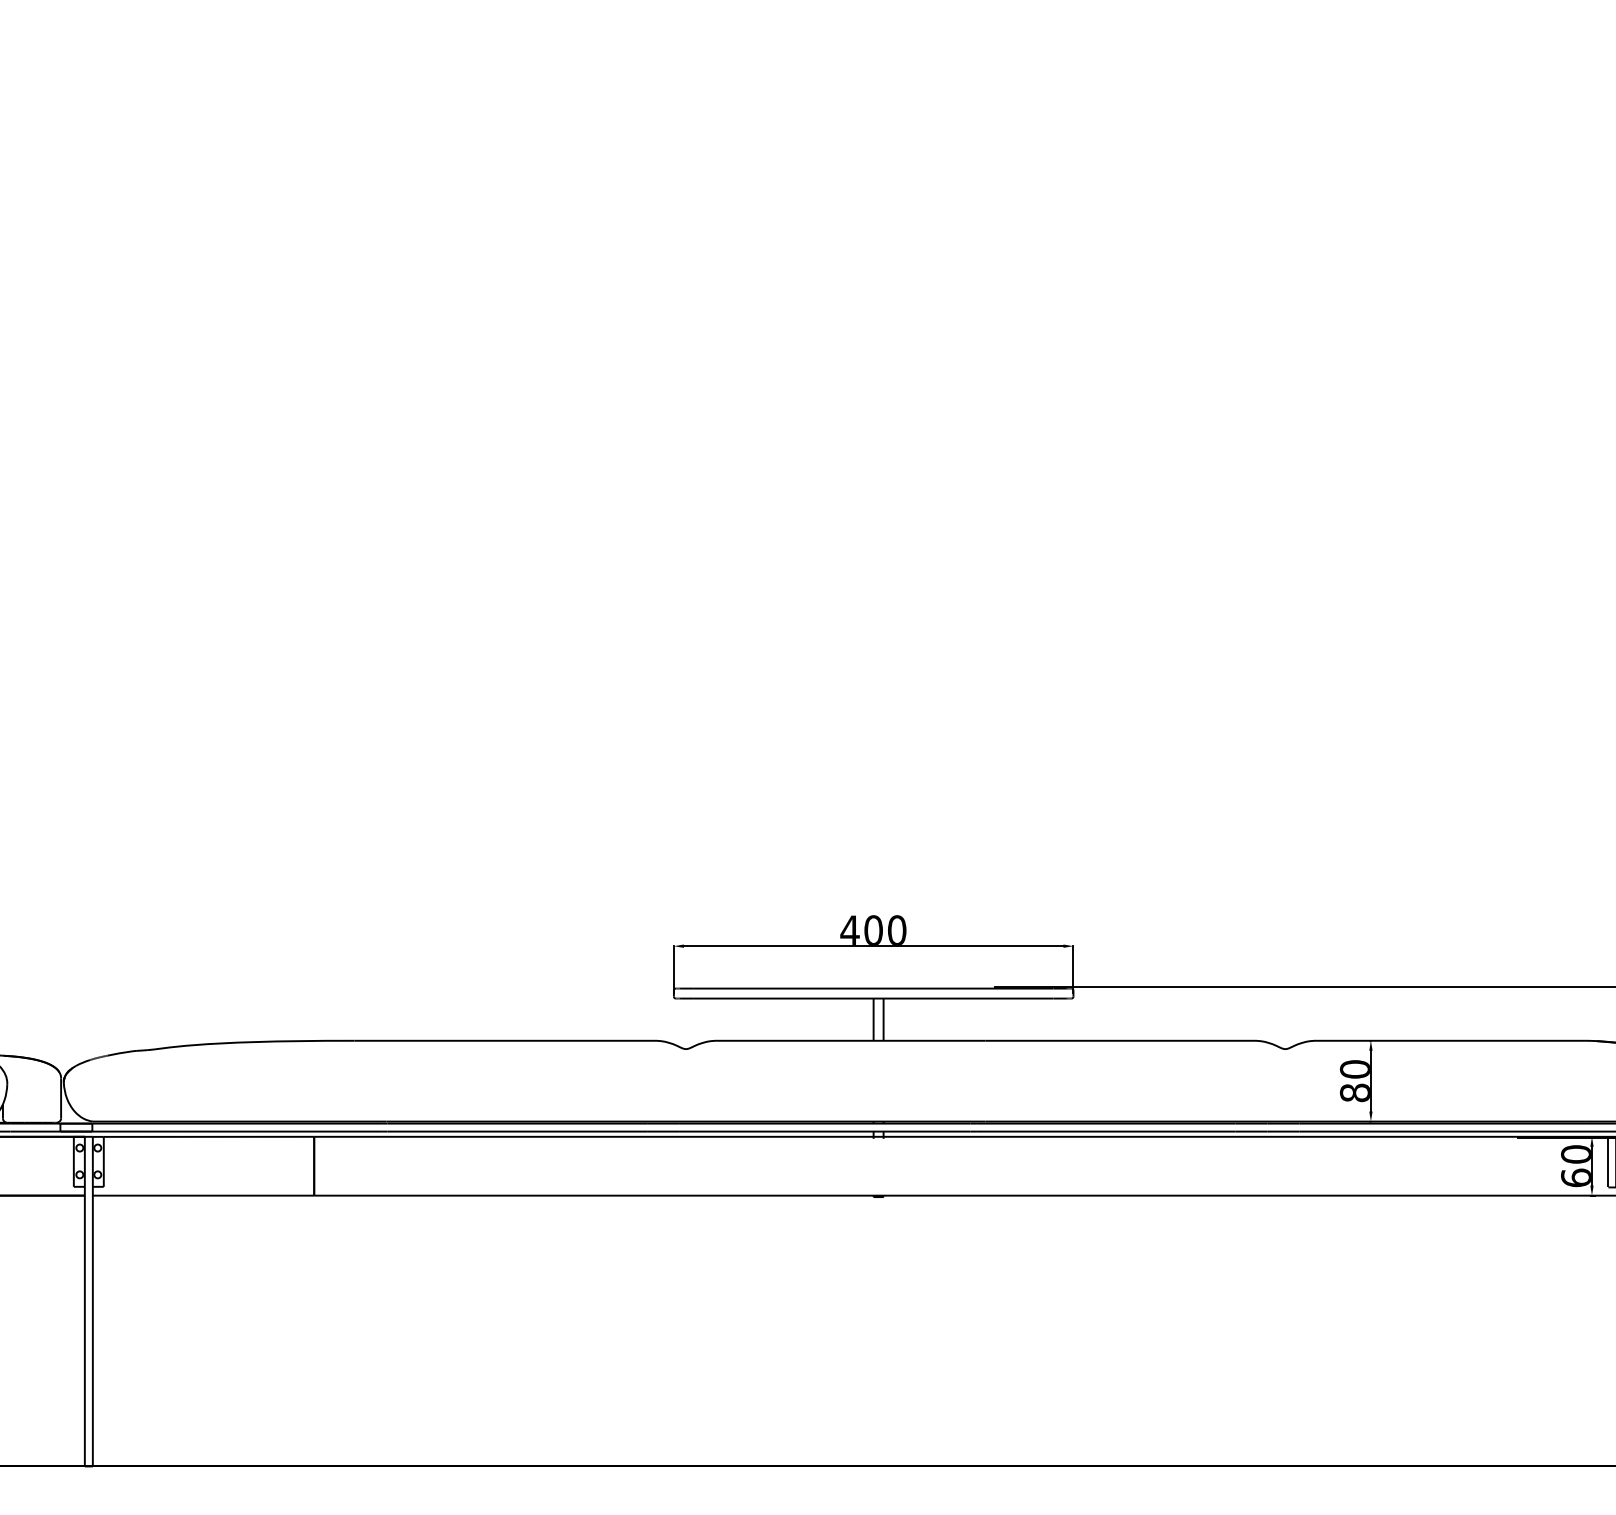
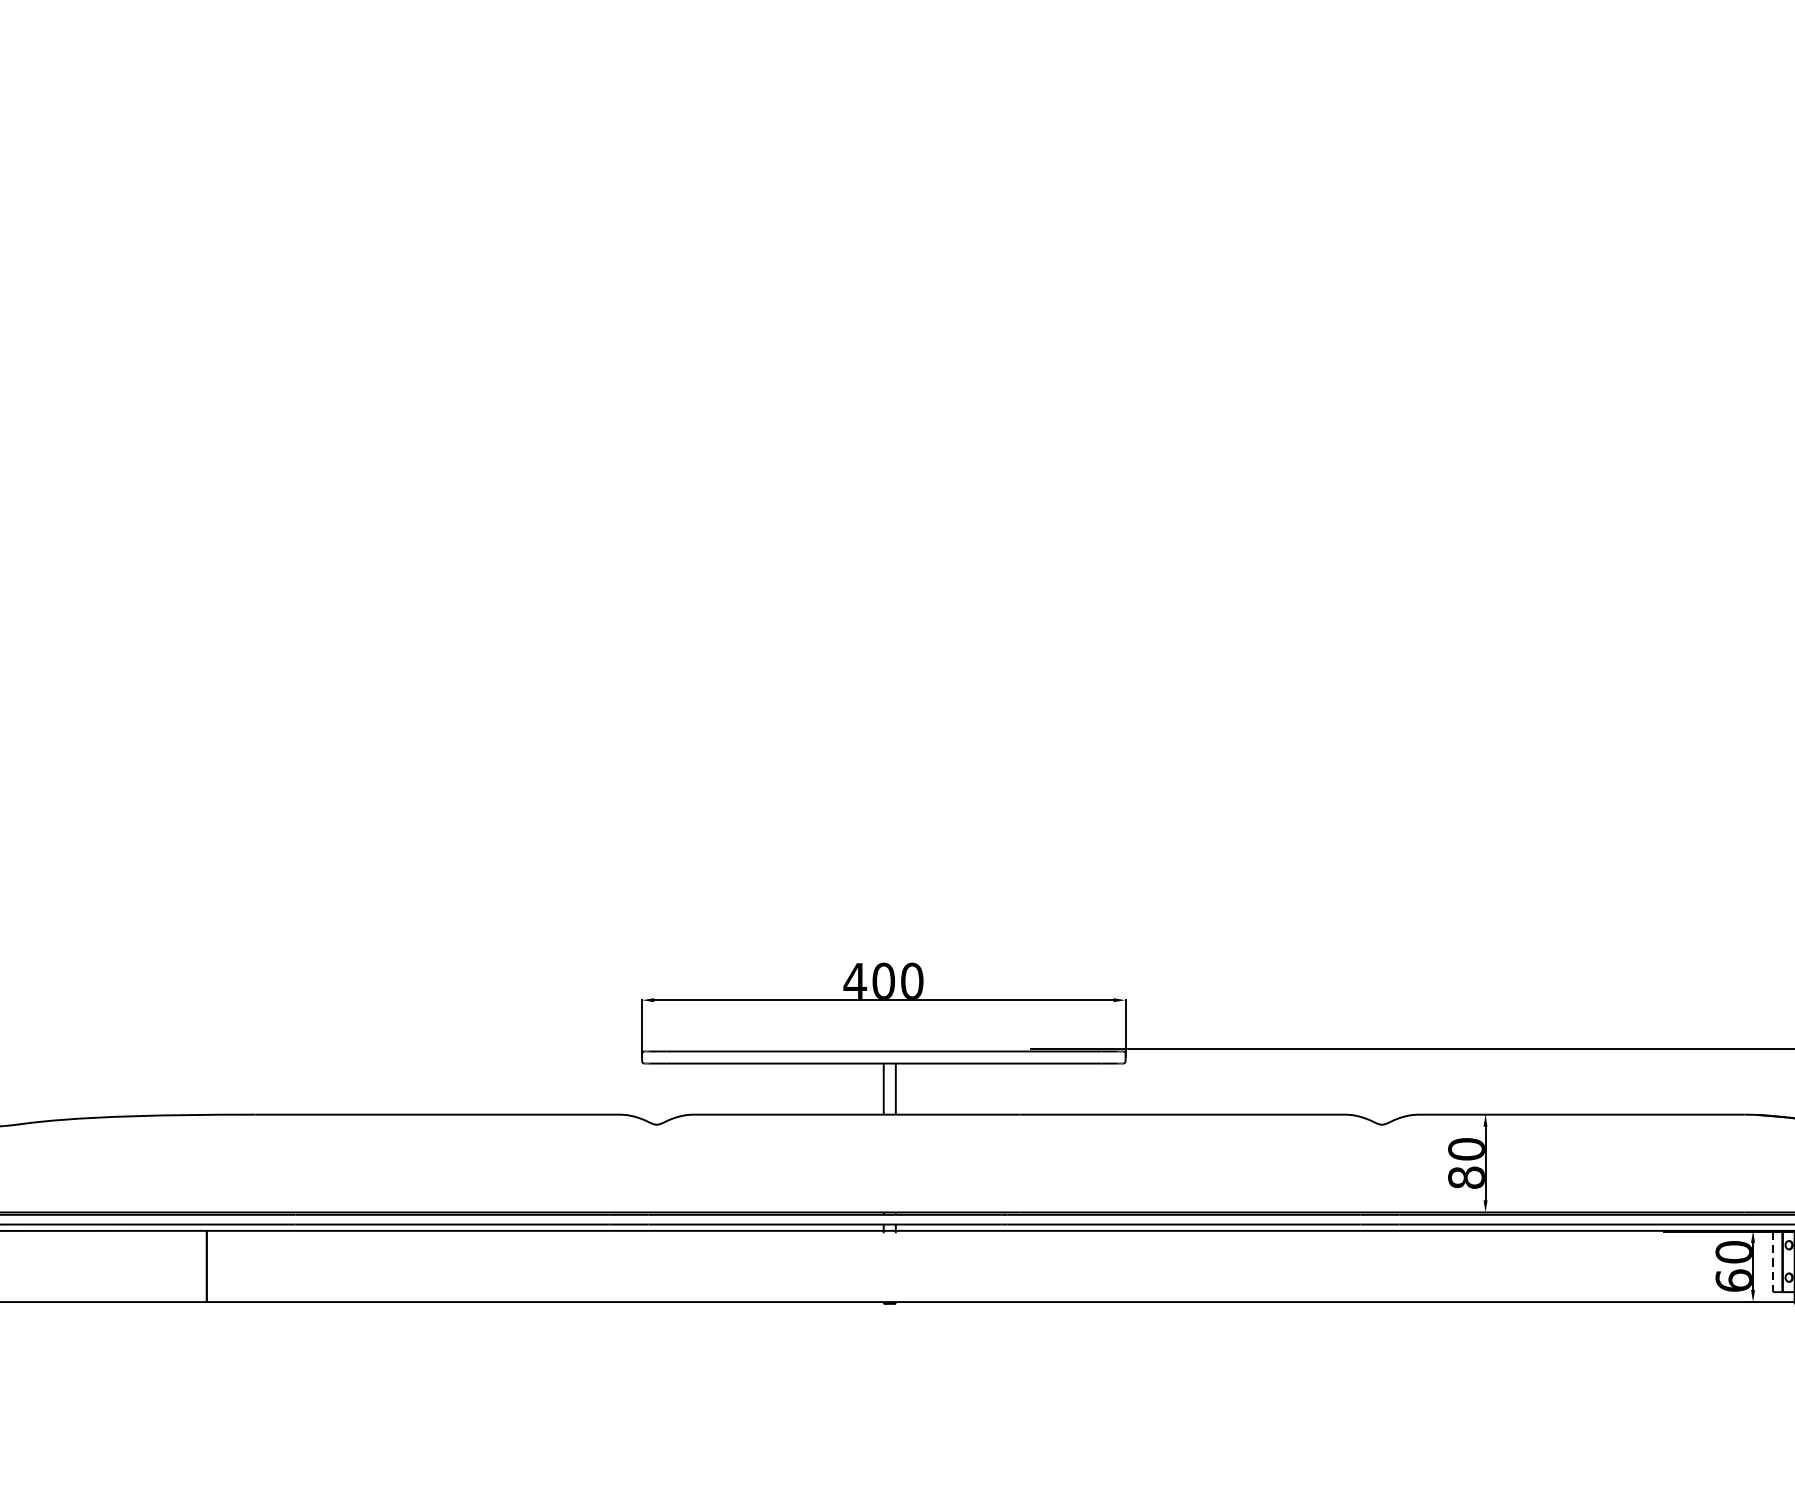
line: (1608, 1162) -> (1773, 1261), solid -> dashed

